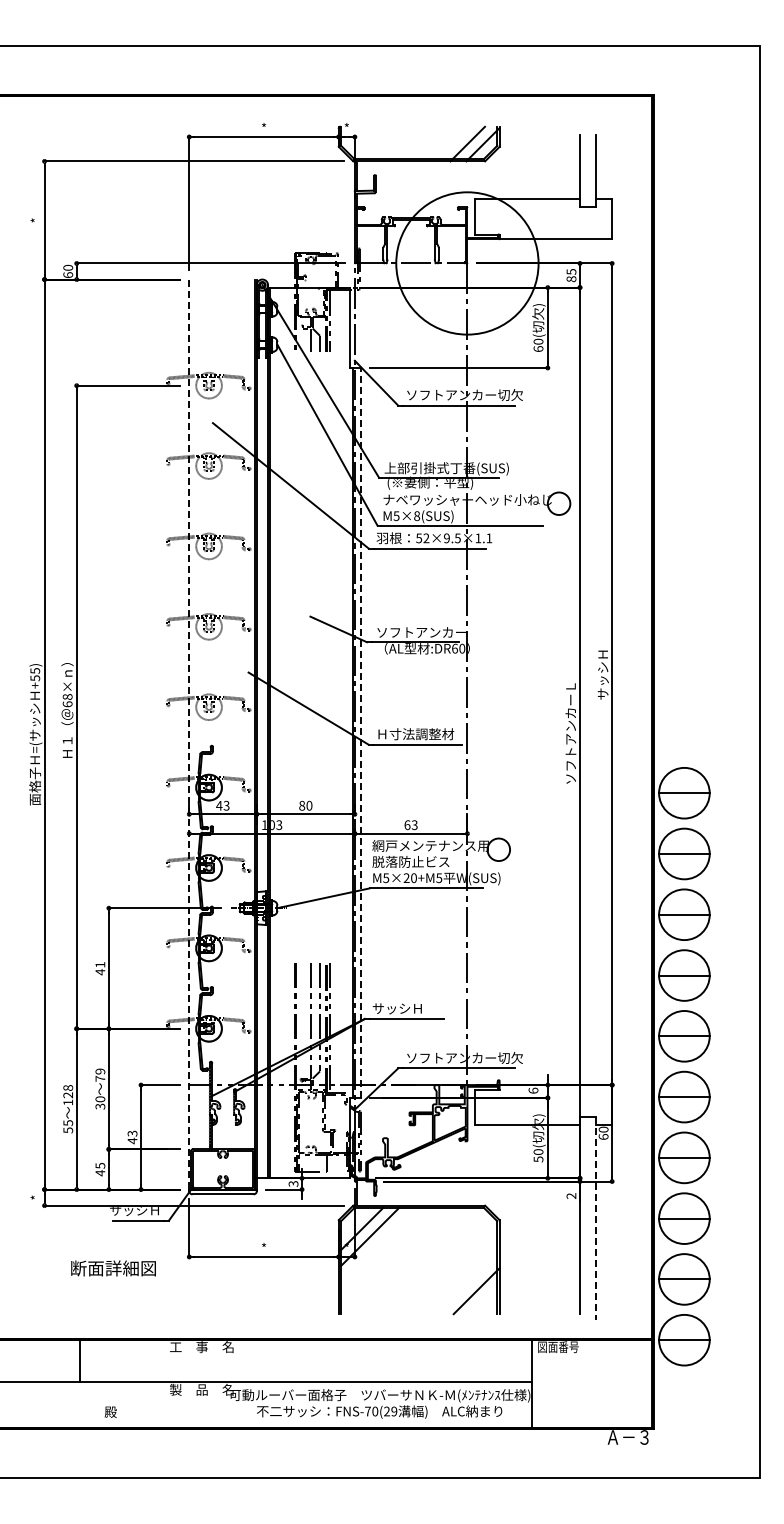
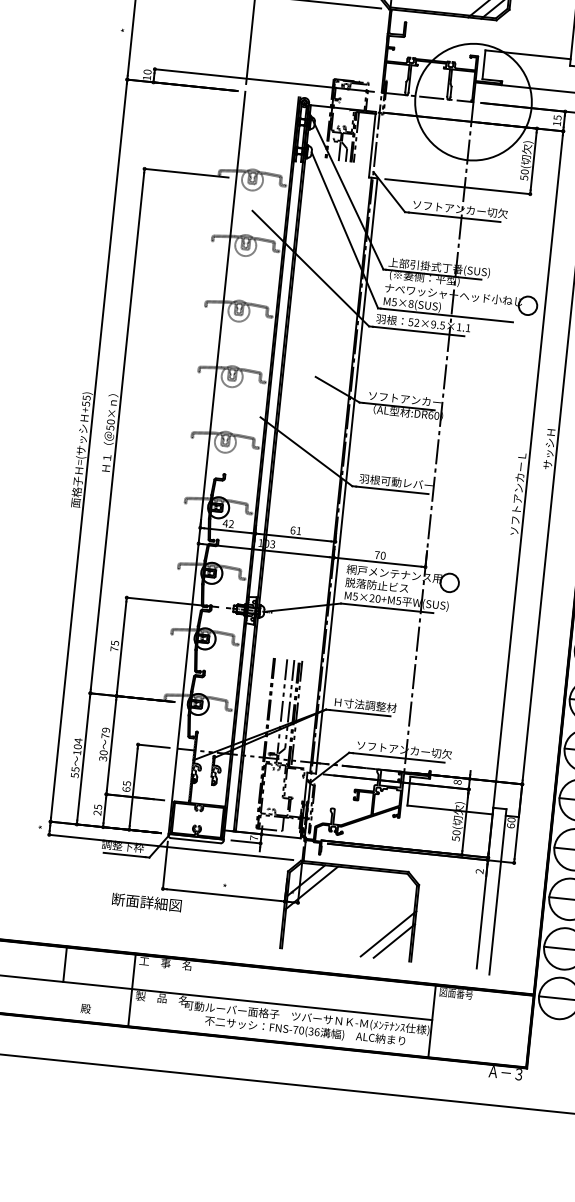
text: (68, 274) -> (147, 77), 60 -> 10
text: (571, 279) -> (557, 124), 85 -> 15
text: (538, 349) -> (524, 178), 60( -> 50(
text: (67, 700) -> (110, 424), 68× -> 50×
line: (360, 732) -> (346, 475), dashed -> solid
text: (420, 734) -> (395, 482), Ｈ寸法調整材 -> 羽根可動レバー
line: (189, 735) -> (207, 463), dashed -> solid
text: (226, 805) -> (231, 523), 43 -> 42
text: (305, 805) -> (295, 530), 80 -> 61
text: (410, 825) -> (379, 555), 63 -> 70
text: (100, 968) -> (114, 646), 41 -> 75
text: (411, 1008) -> (365, 704), サッシＨ -> Ｈ寸法調整材
text: (533, 1090) -> (457, 782), 6 -> 8
text: (68, 1091) -> (78, 743), 128 -> 104
text: (132, 1137) -> (126, 786), 43 -> 65
text: (100, 1173) -> (97, 813), 45 -> 25
text: (293, 1183) -> (254, 837), 3 -> 7
text: (135, 1210) -> (123, 846), サッシＨ -> 調整下枠
line: (596, 1219) -> (498, 892), dashed -> solid
text: (113, 1268) -> (146, 902), moved
line: (468, 1283) -> (388, 934), added
line: (164, 1383) -> (132, 989), added
text: (390, 1411) -> (314, 1031), FNS-70(29 -> FNS-70(36

